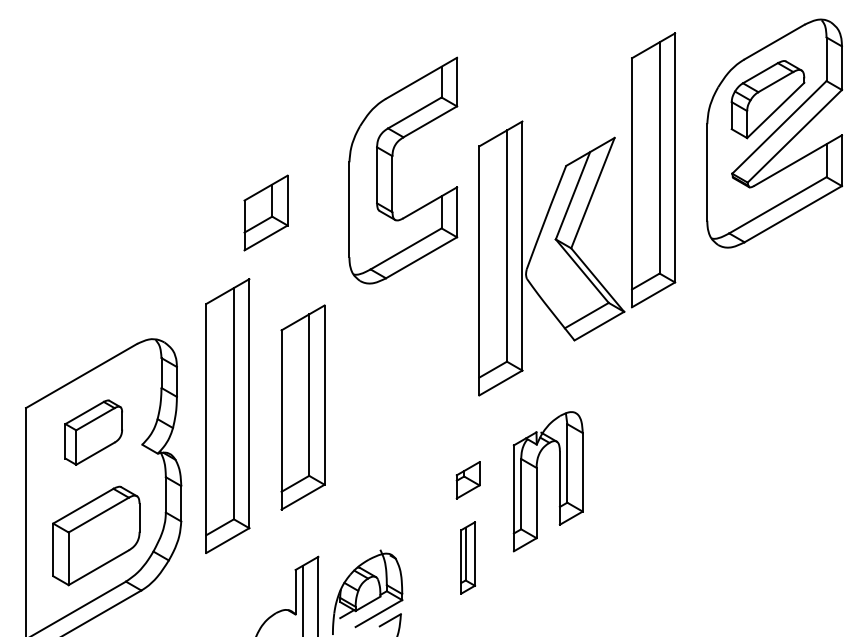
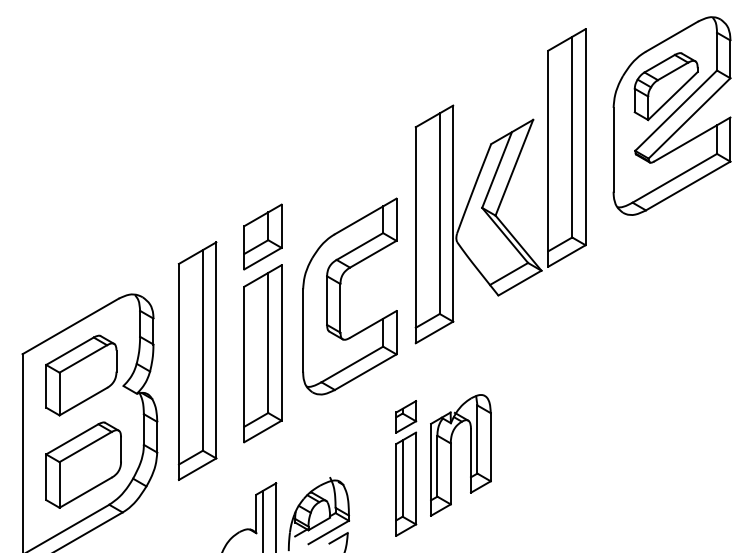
part: (392, 170) -> (340, 296), moved
part: (265, 212) -> (262, 236), moved
part: (93, 432) -> (81, 375), size x1.43
part: (537, 481) -> (451, 455), moved
part: (467, 557) -> (405, 483), size x1.67

